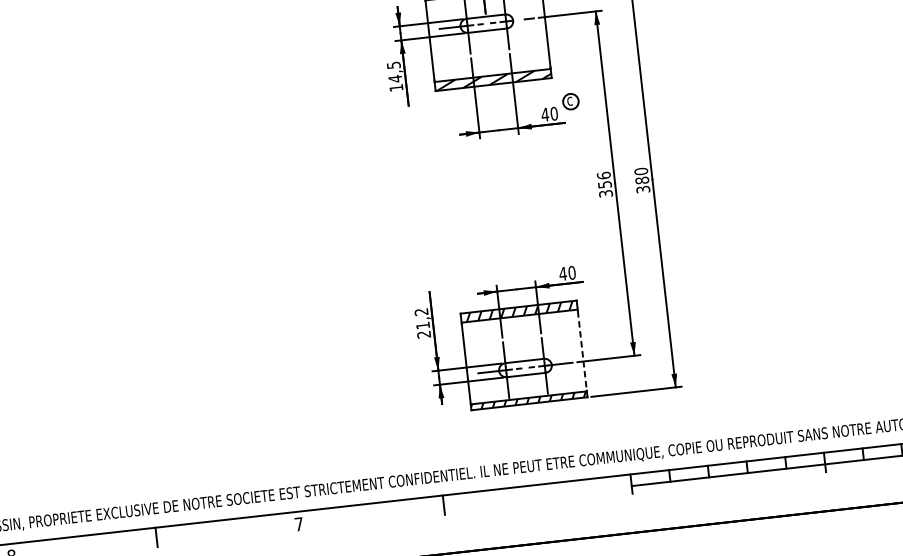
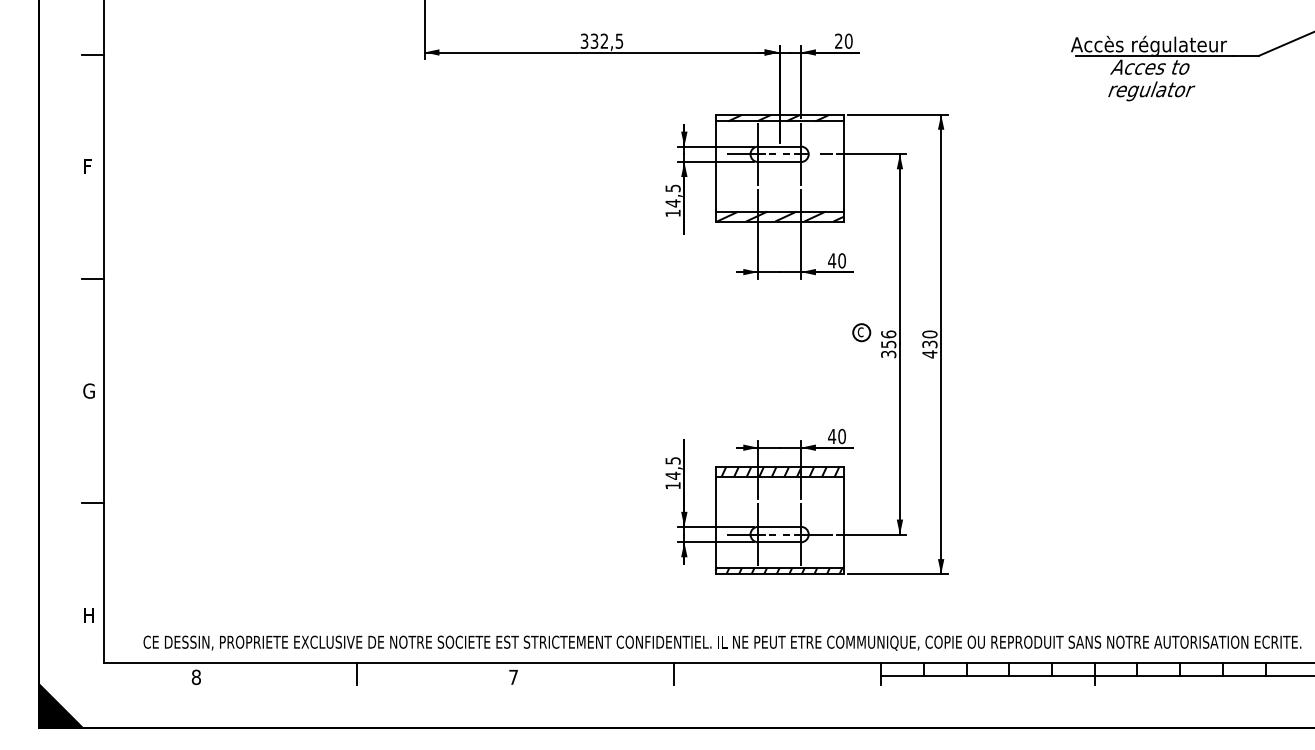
part: (570, 101) -> (861, 332), moved
text: (642, 185) -> (929, 349), 380 -> 430
text: (422, 323) -> (672, 473), 21,2 -> 14,5
line: (582, 350) -> (843, 522), dashed -> solid

